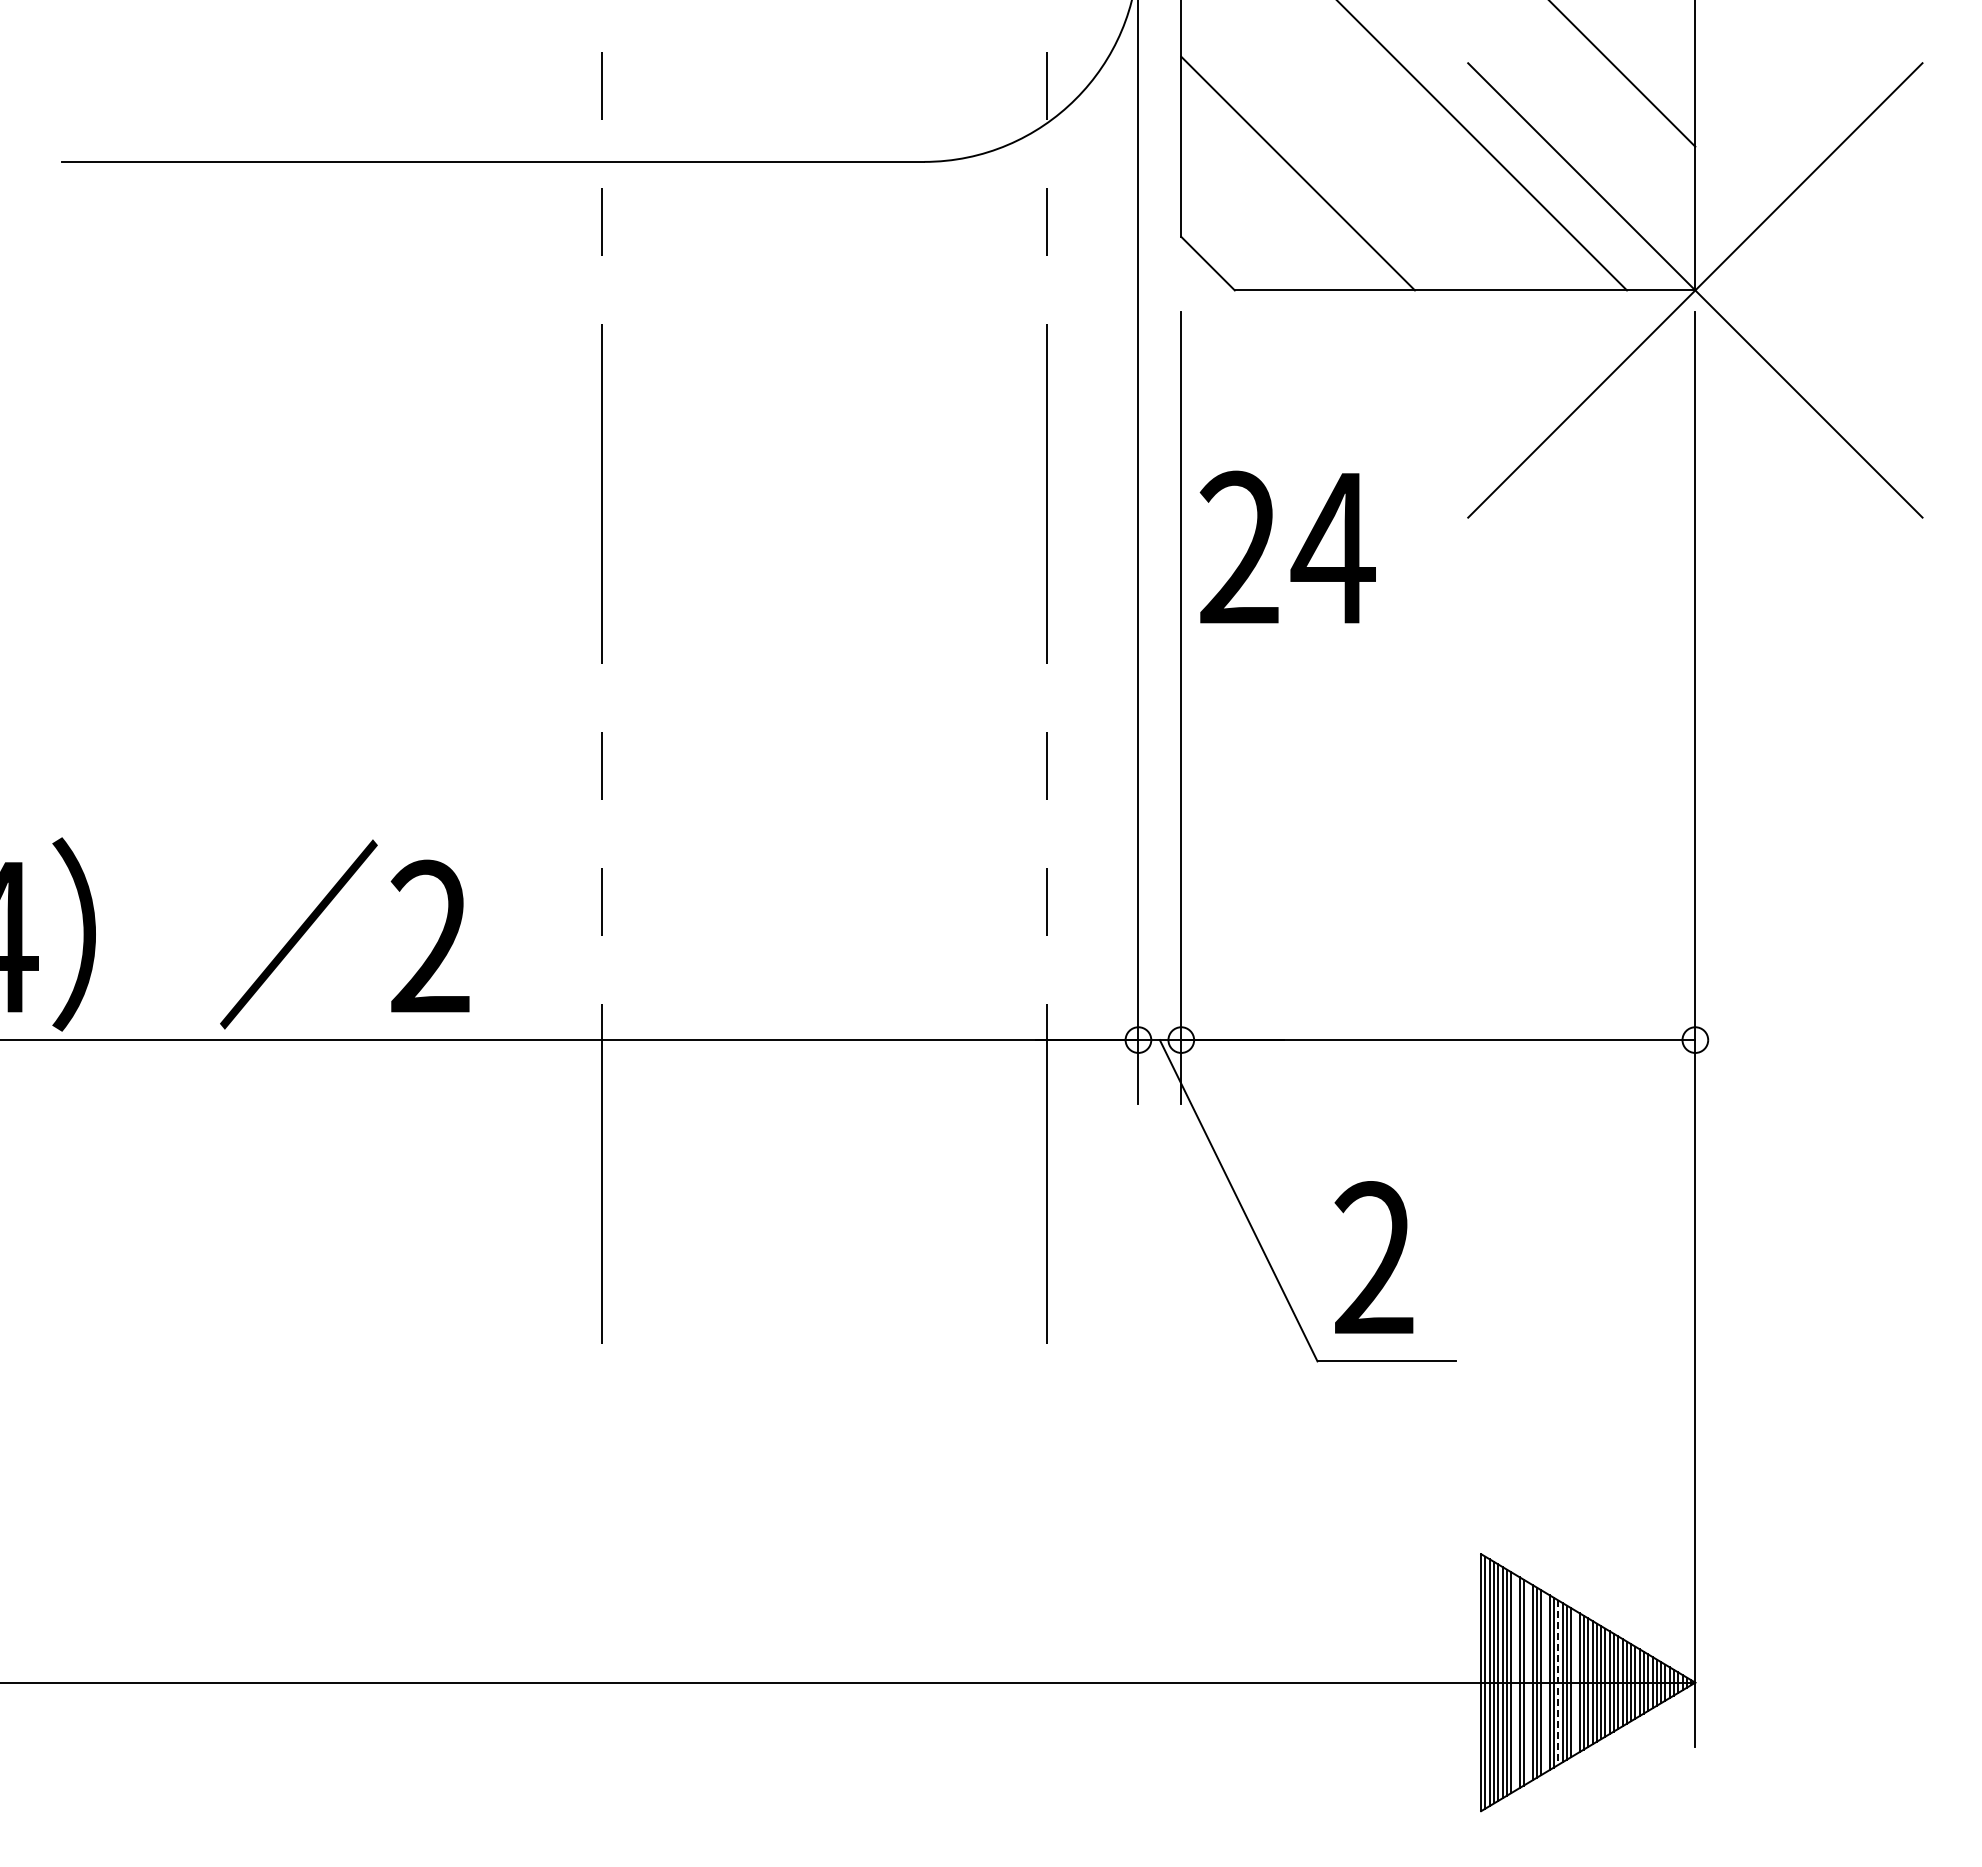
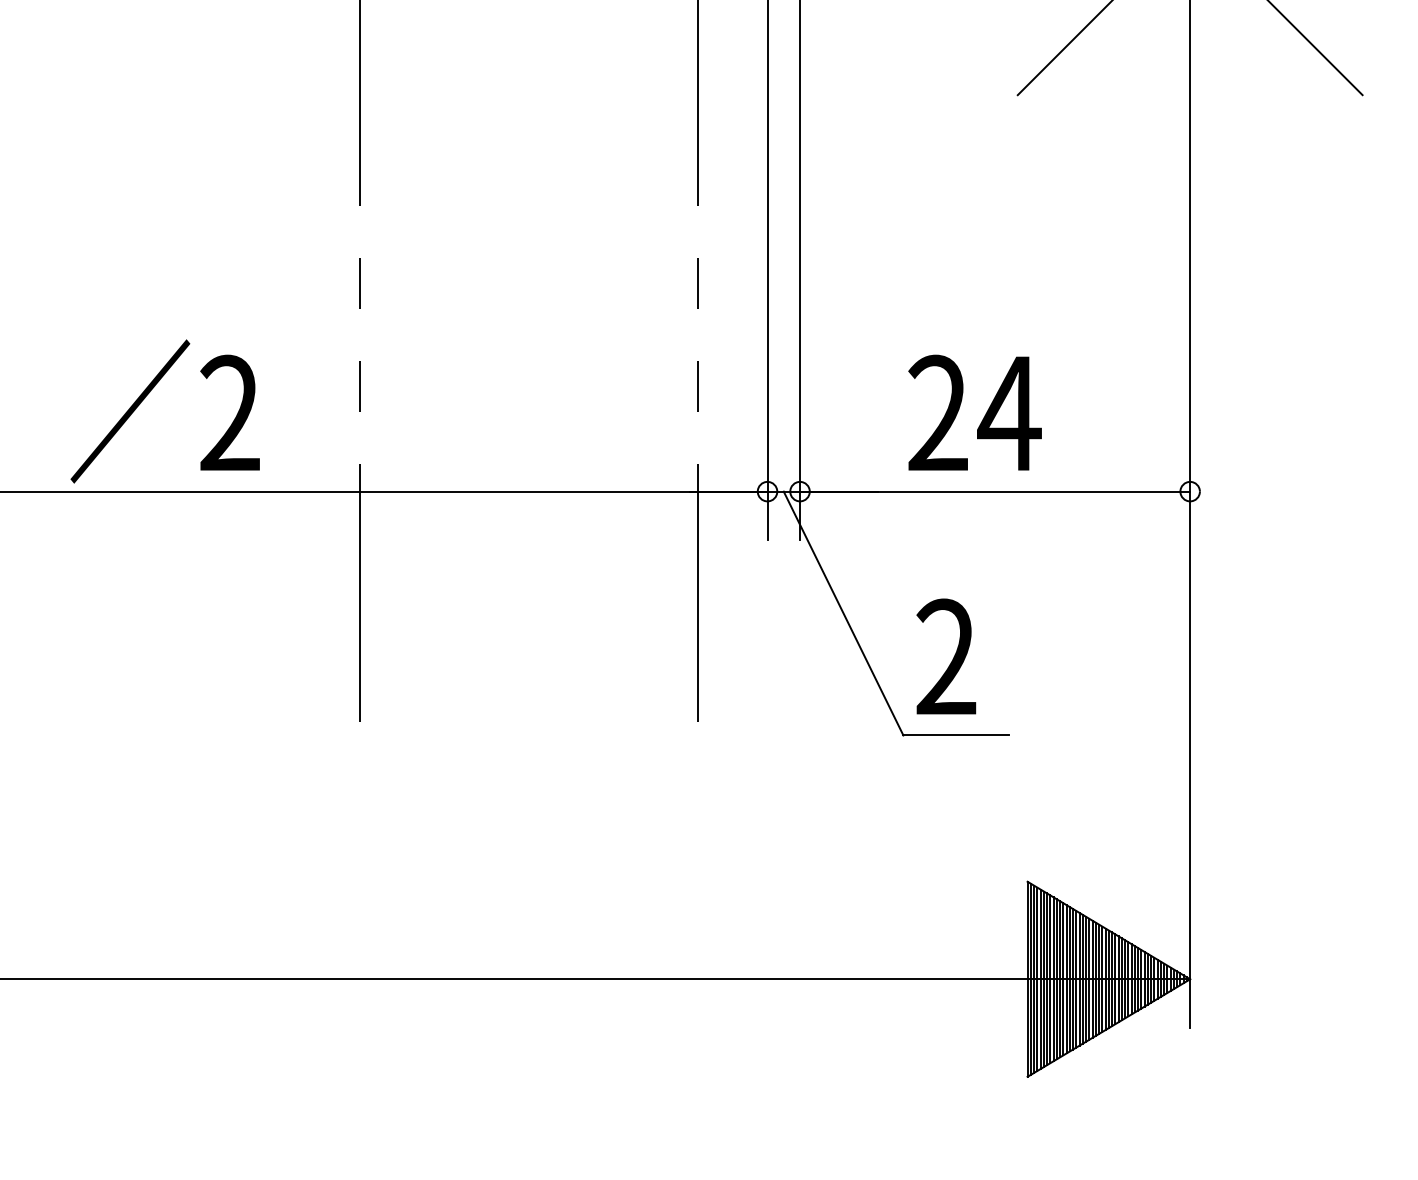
text: (1287, 546) -> (974, 412), moved
line: (1515, 1682) -> (1053, 979), added
line: (1528, 1682) -> (1063, 979), added
line: (1545, 1682) -> (1076, 979), added
line: (1575, 1682) -> (1099, 979), added
line: (1558, 1683) -> (1086, 979), dashed -> solid

